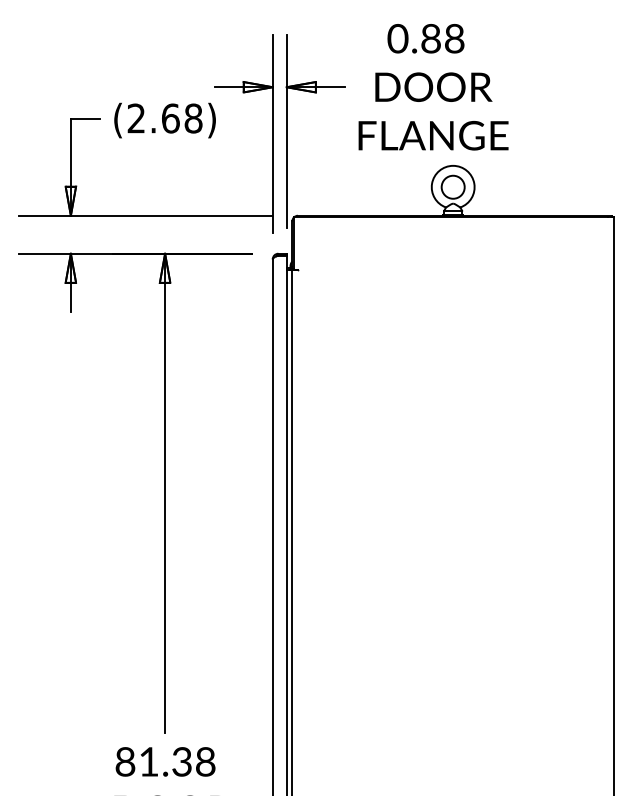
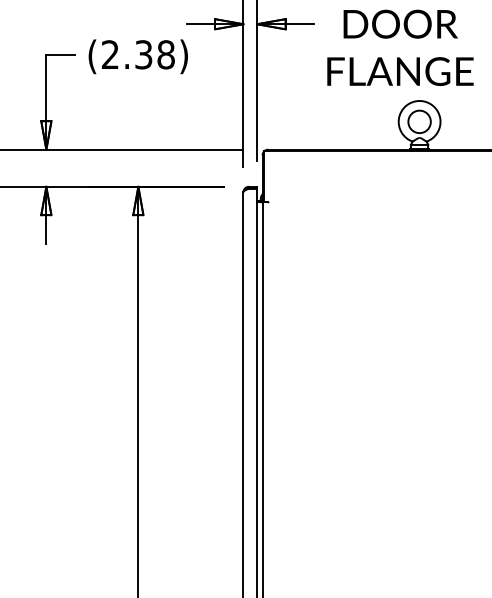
text: (170, 118) -> (143, 54), (2.68) -> (2.38)

